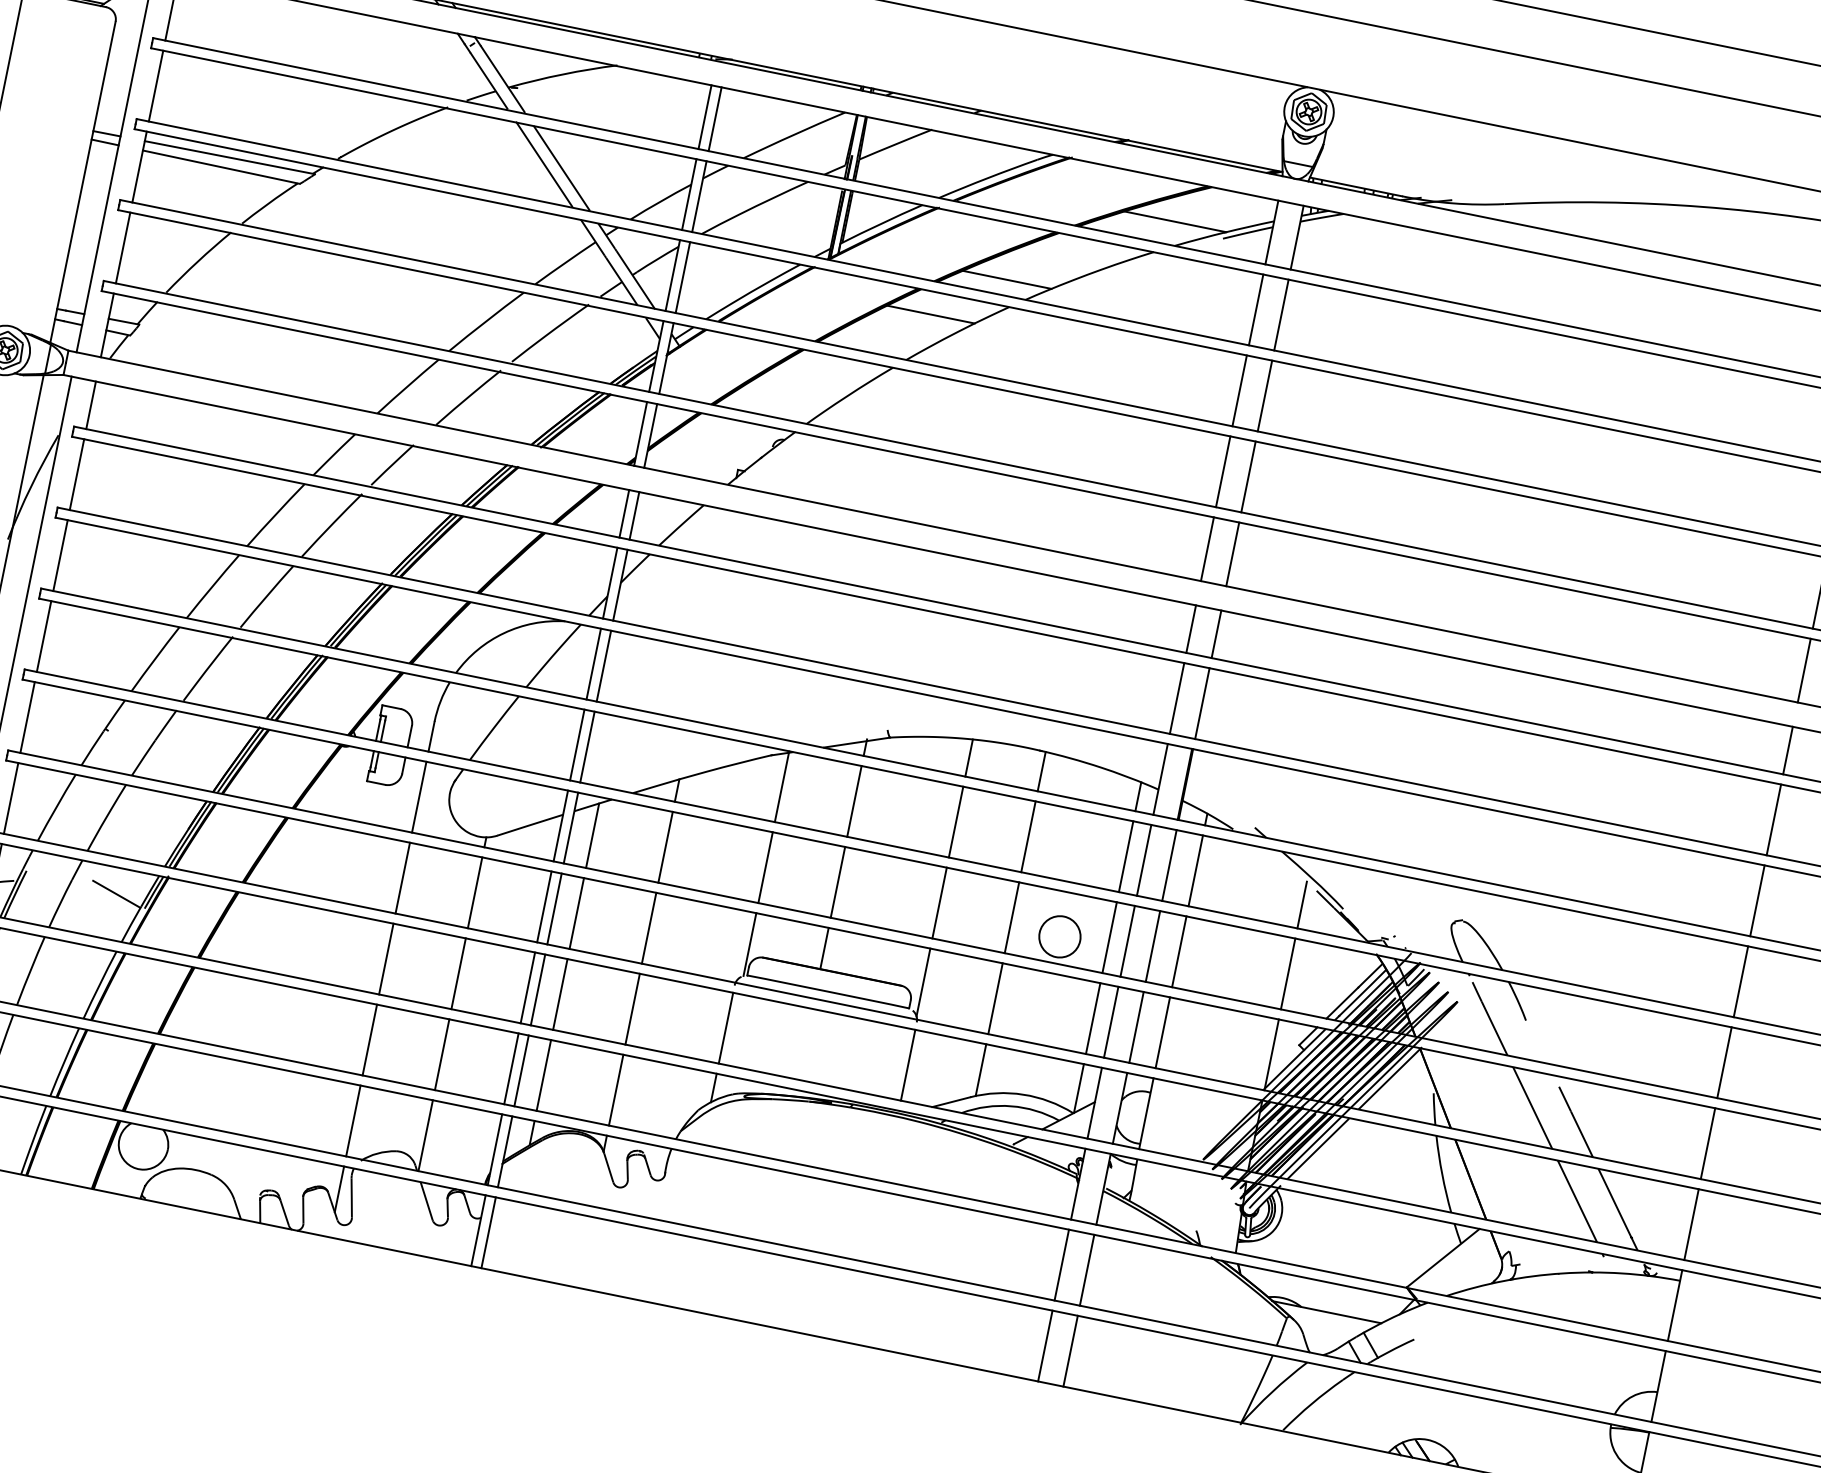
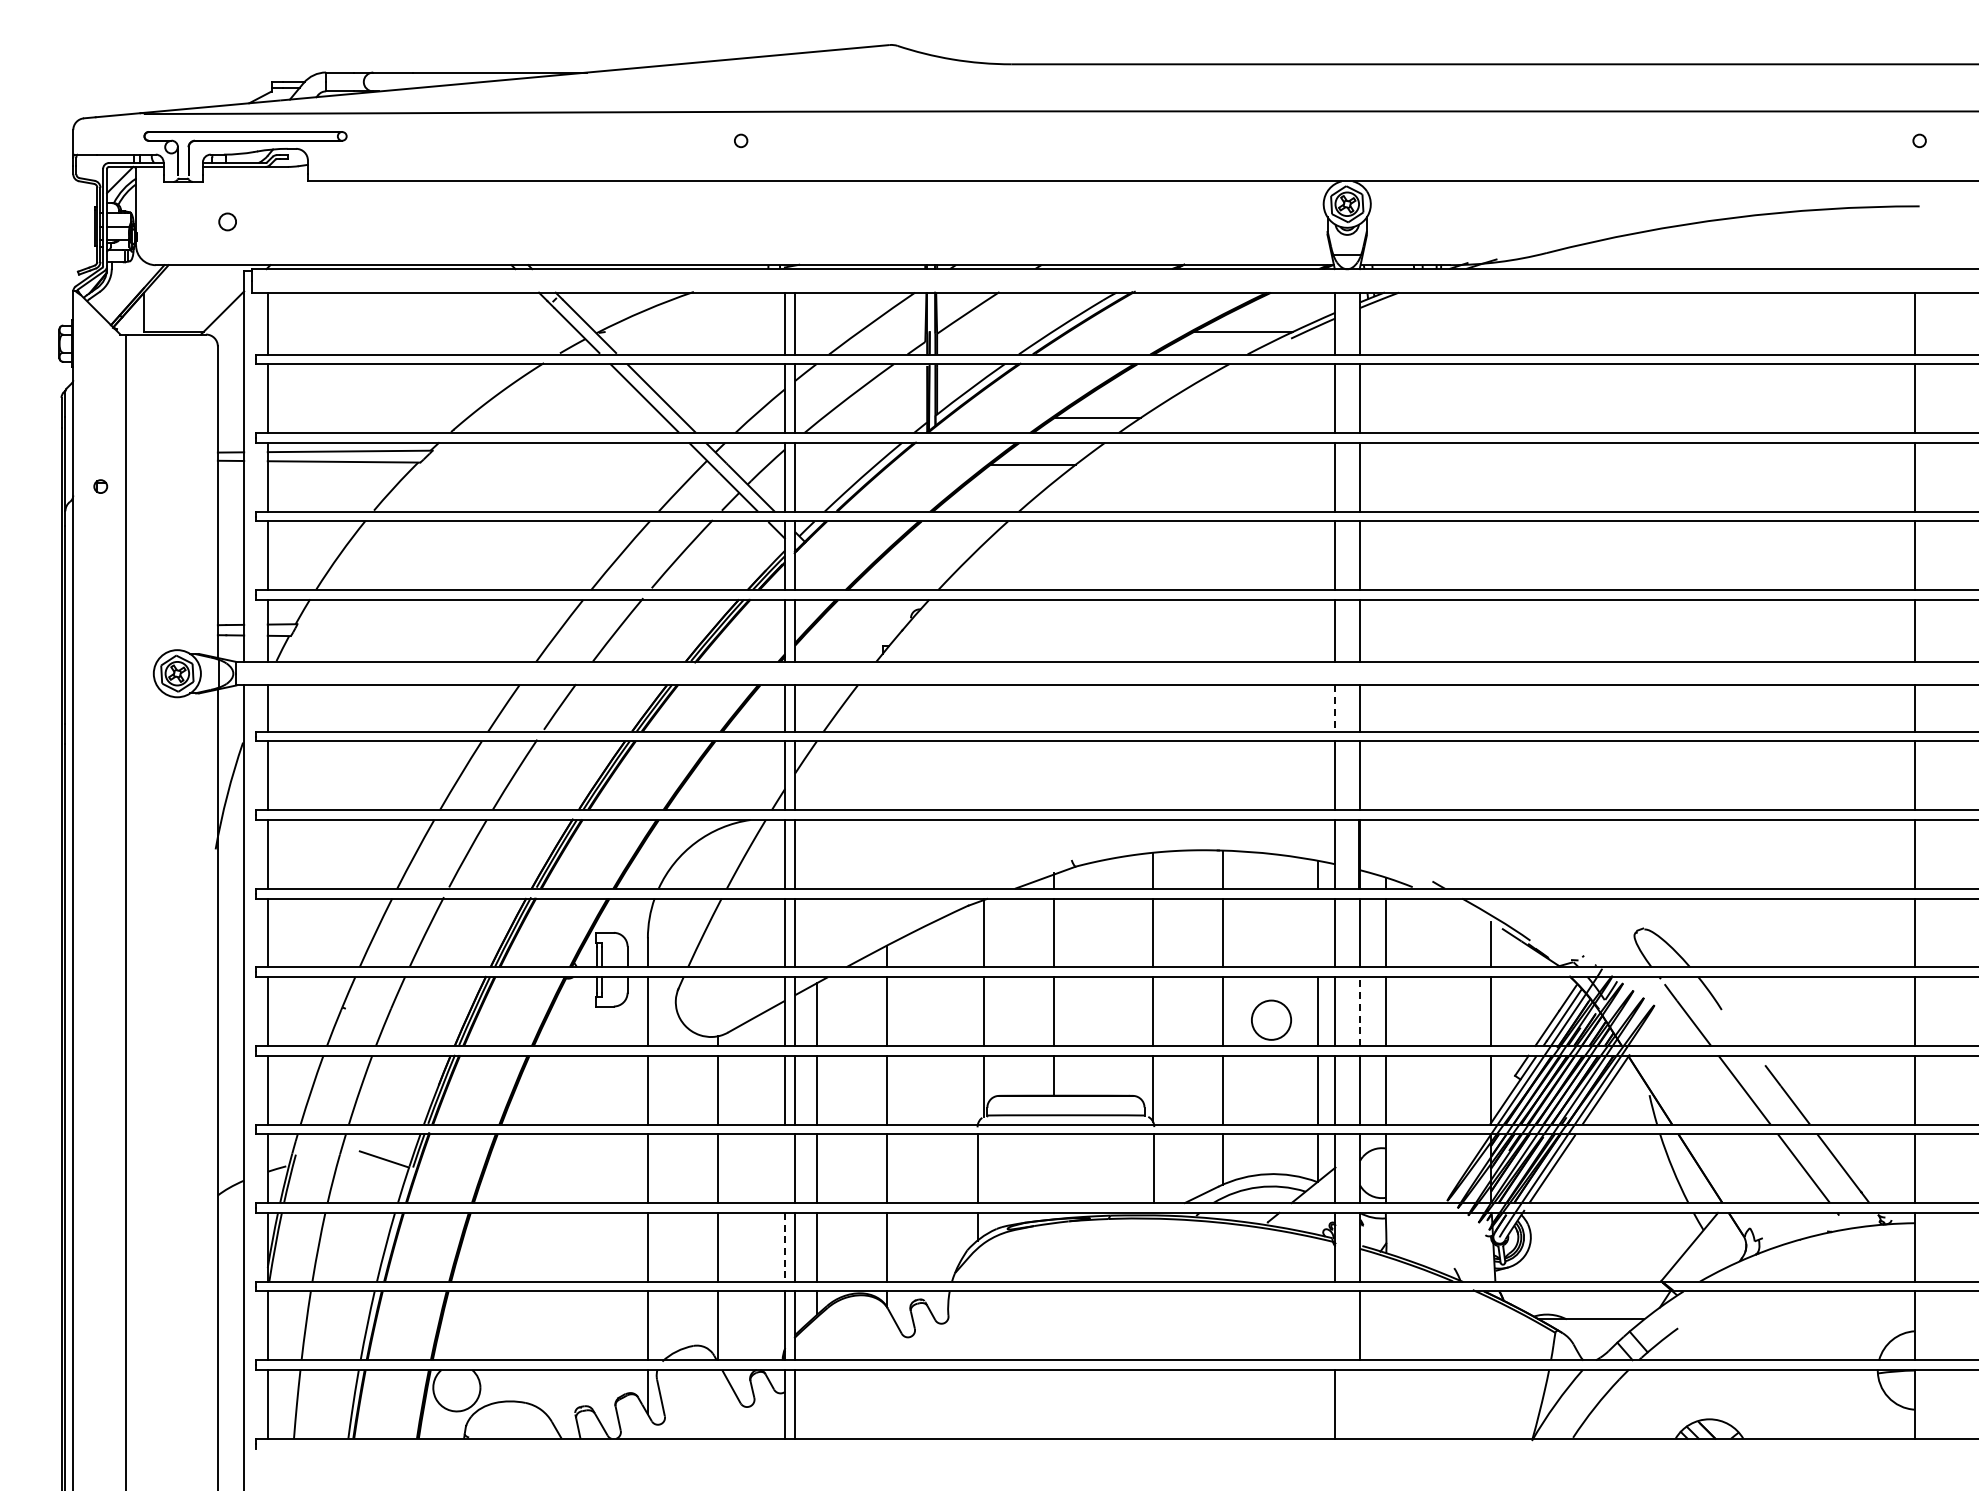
line: (1191, 630) -> (1335, 709), solid -> dashed
line: (1125, 856) -> (1317, 932), removed
line: (1153, 946) -> (1360, 1011), solid -> dashed
line: (528, 987) -> (785, 1168), removed
line: (511, 1069) -> (785, 1247), solid -> dashed
line: (1061, 1264) -> (1335, 1325), removed
line: (1071, 1351) -> (1360, 1404), removed

